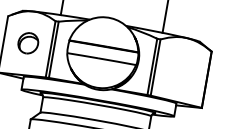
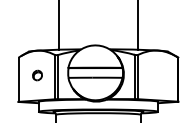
part: (28, 43) -> (37, 75), size x0.6

